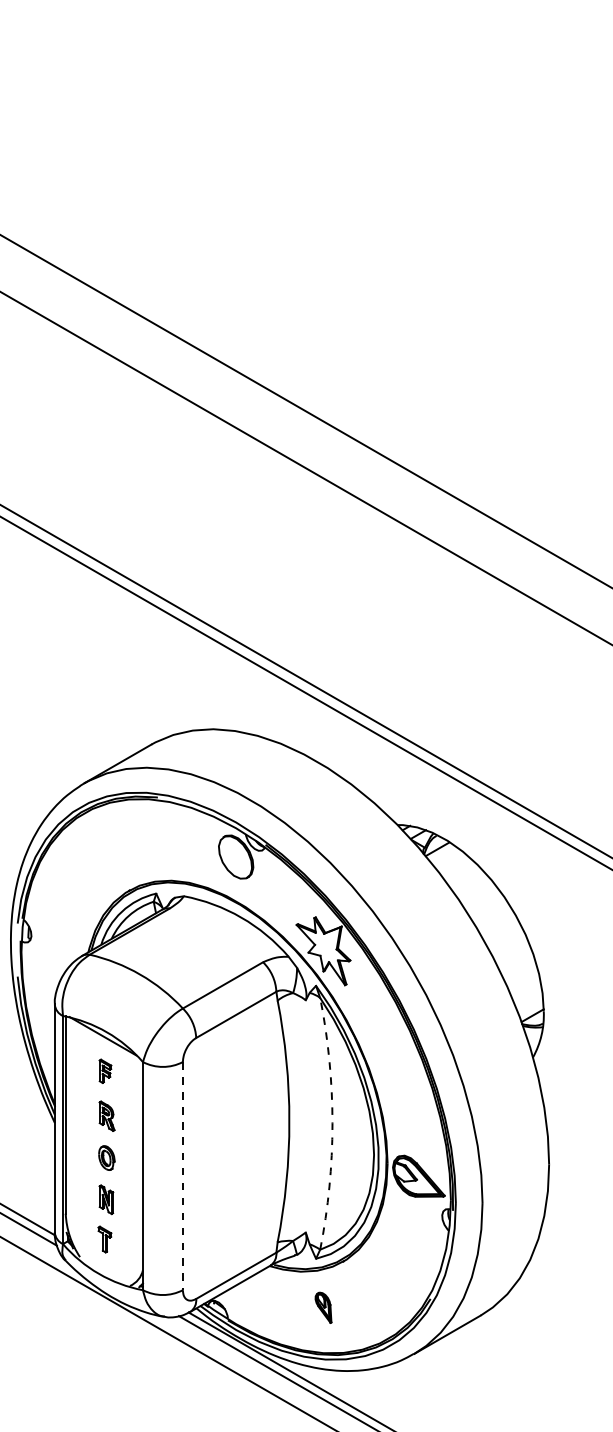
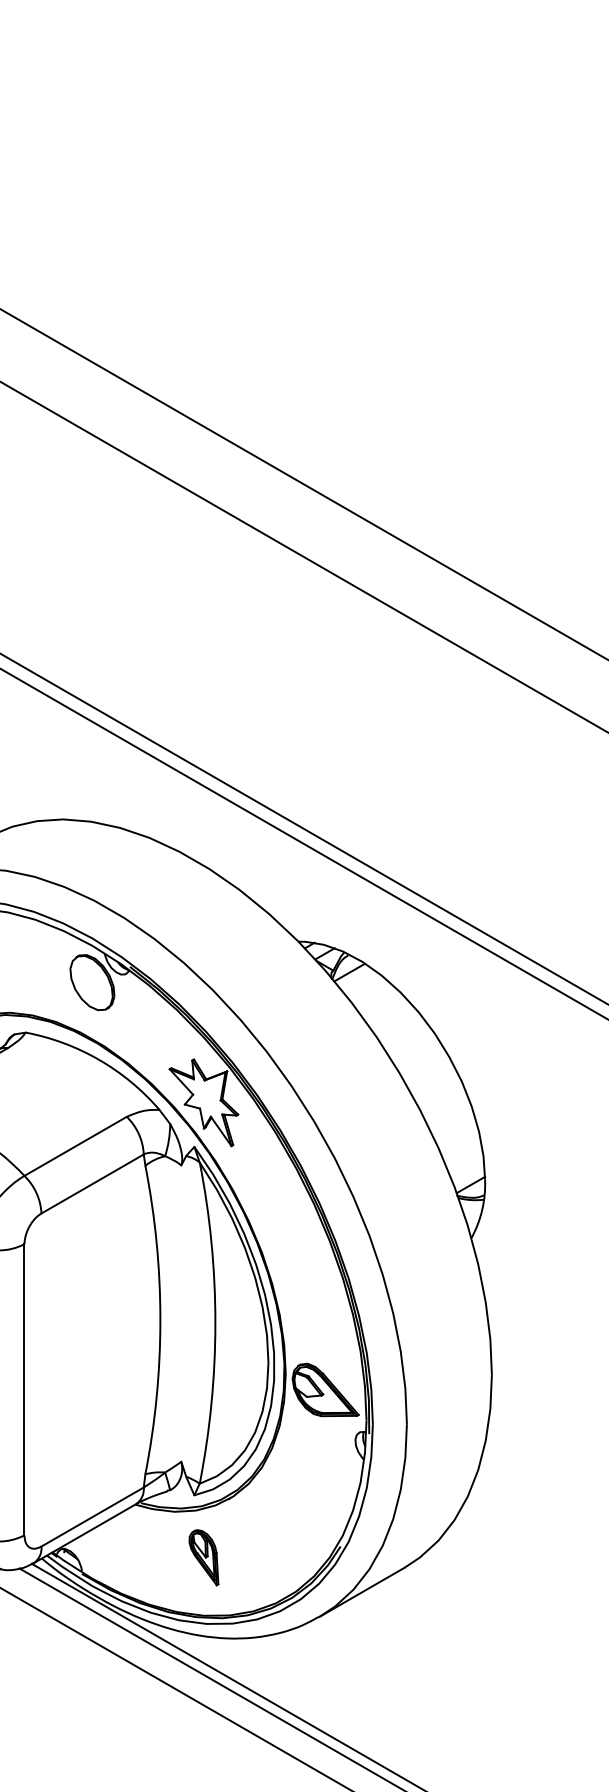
arc: (332, 1123) -> (215, 1322), dashed -> solid
line: (182, 1176) -> (23, 1390), dashed -> solid
part: (323, 1307) -> (203, 1557), size x1.43

